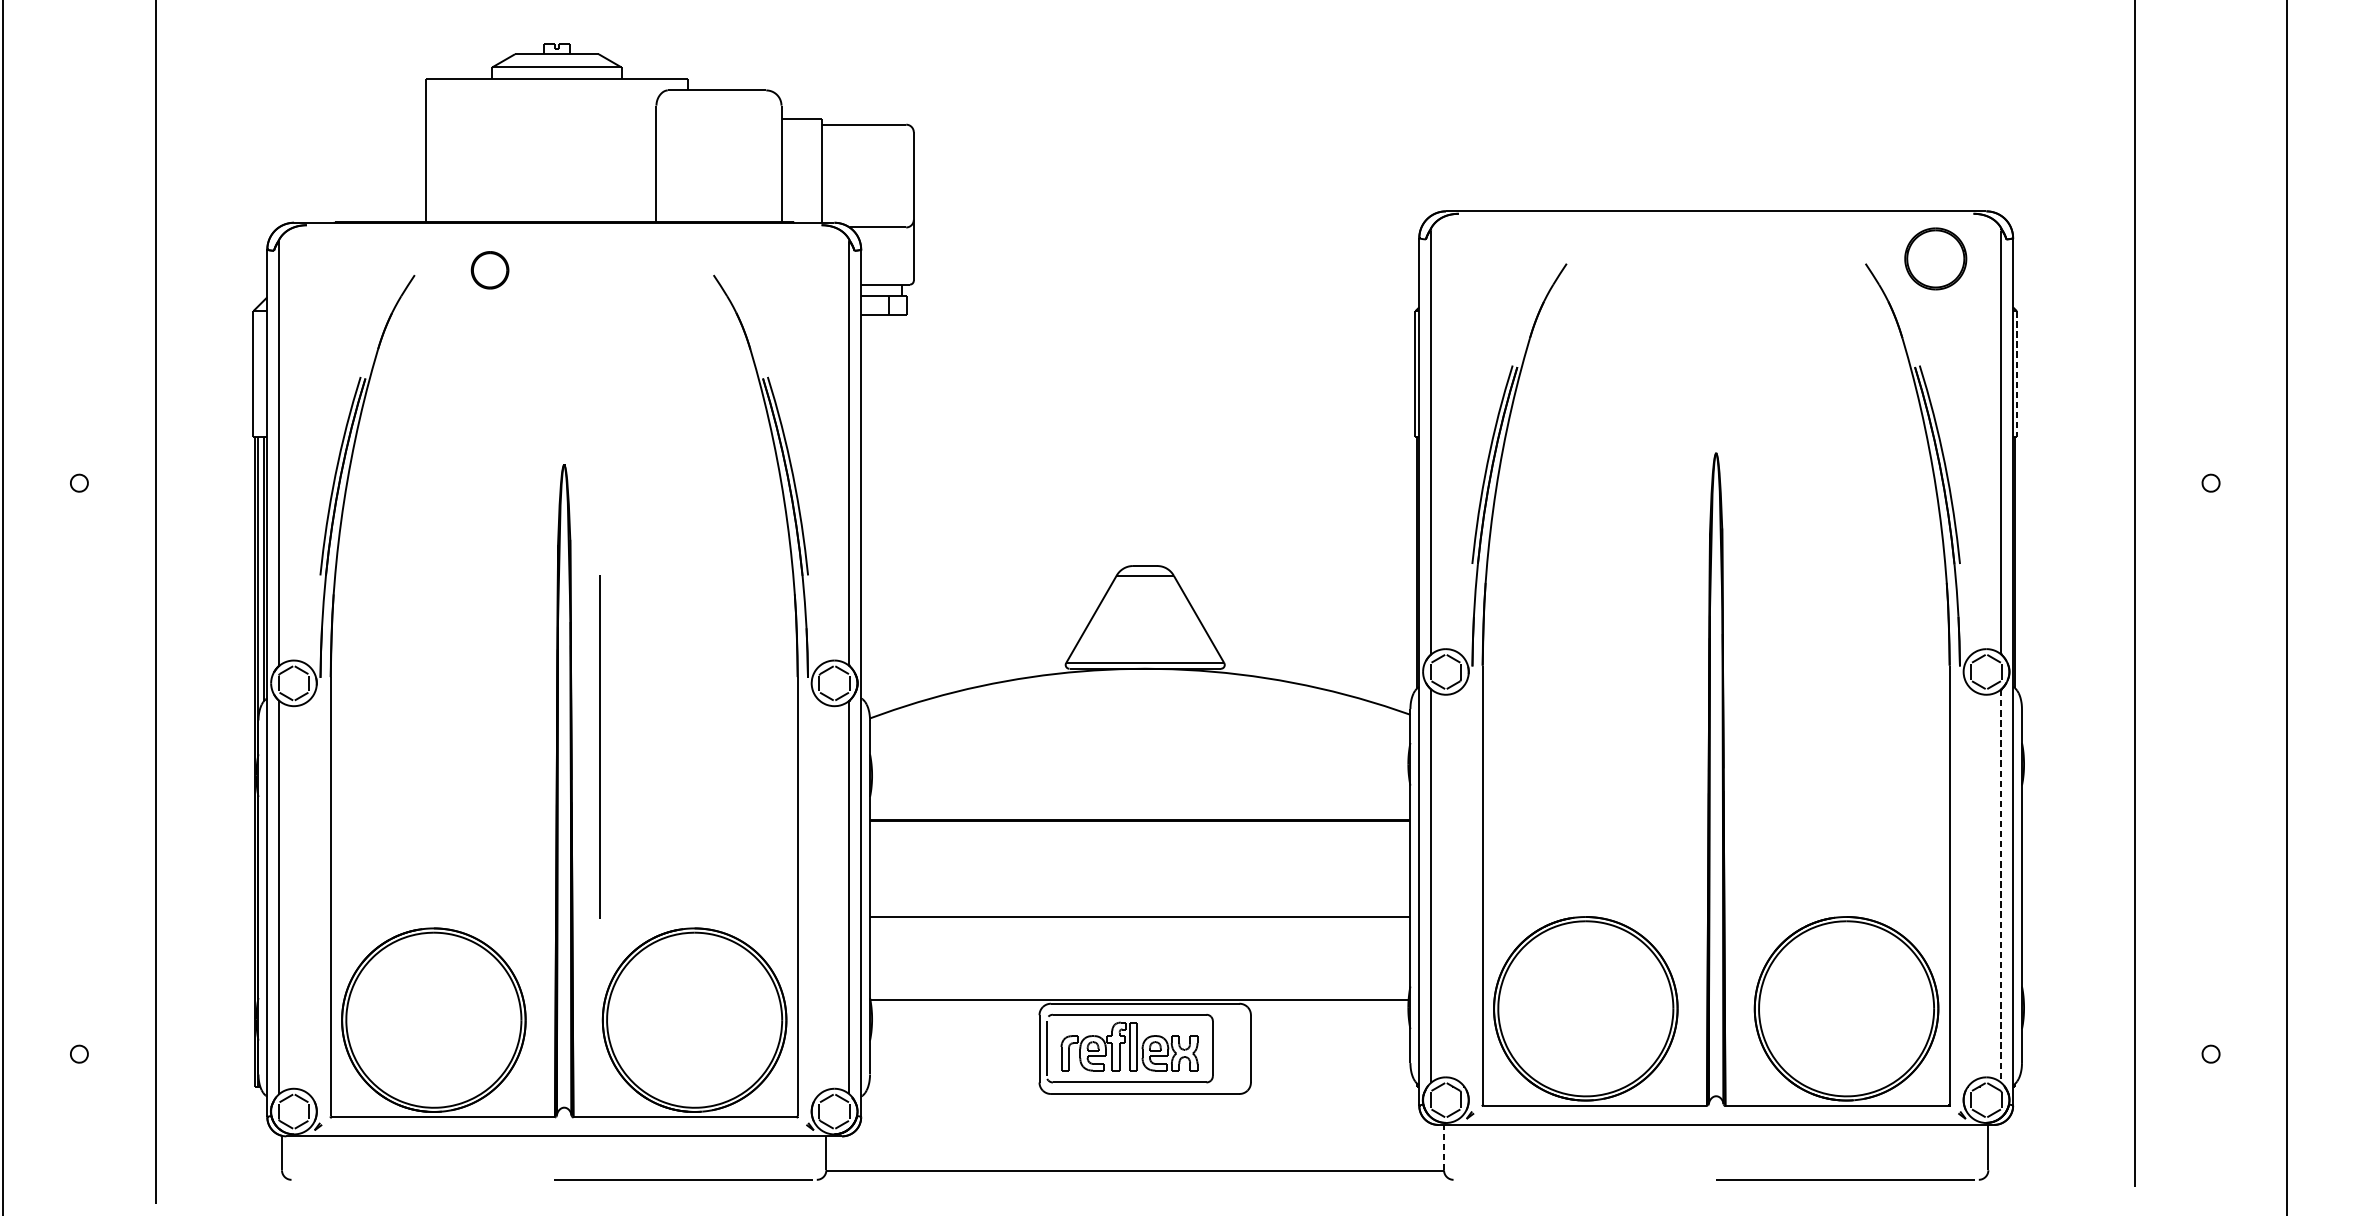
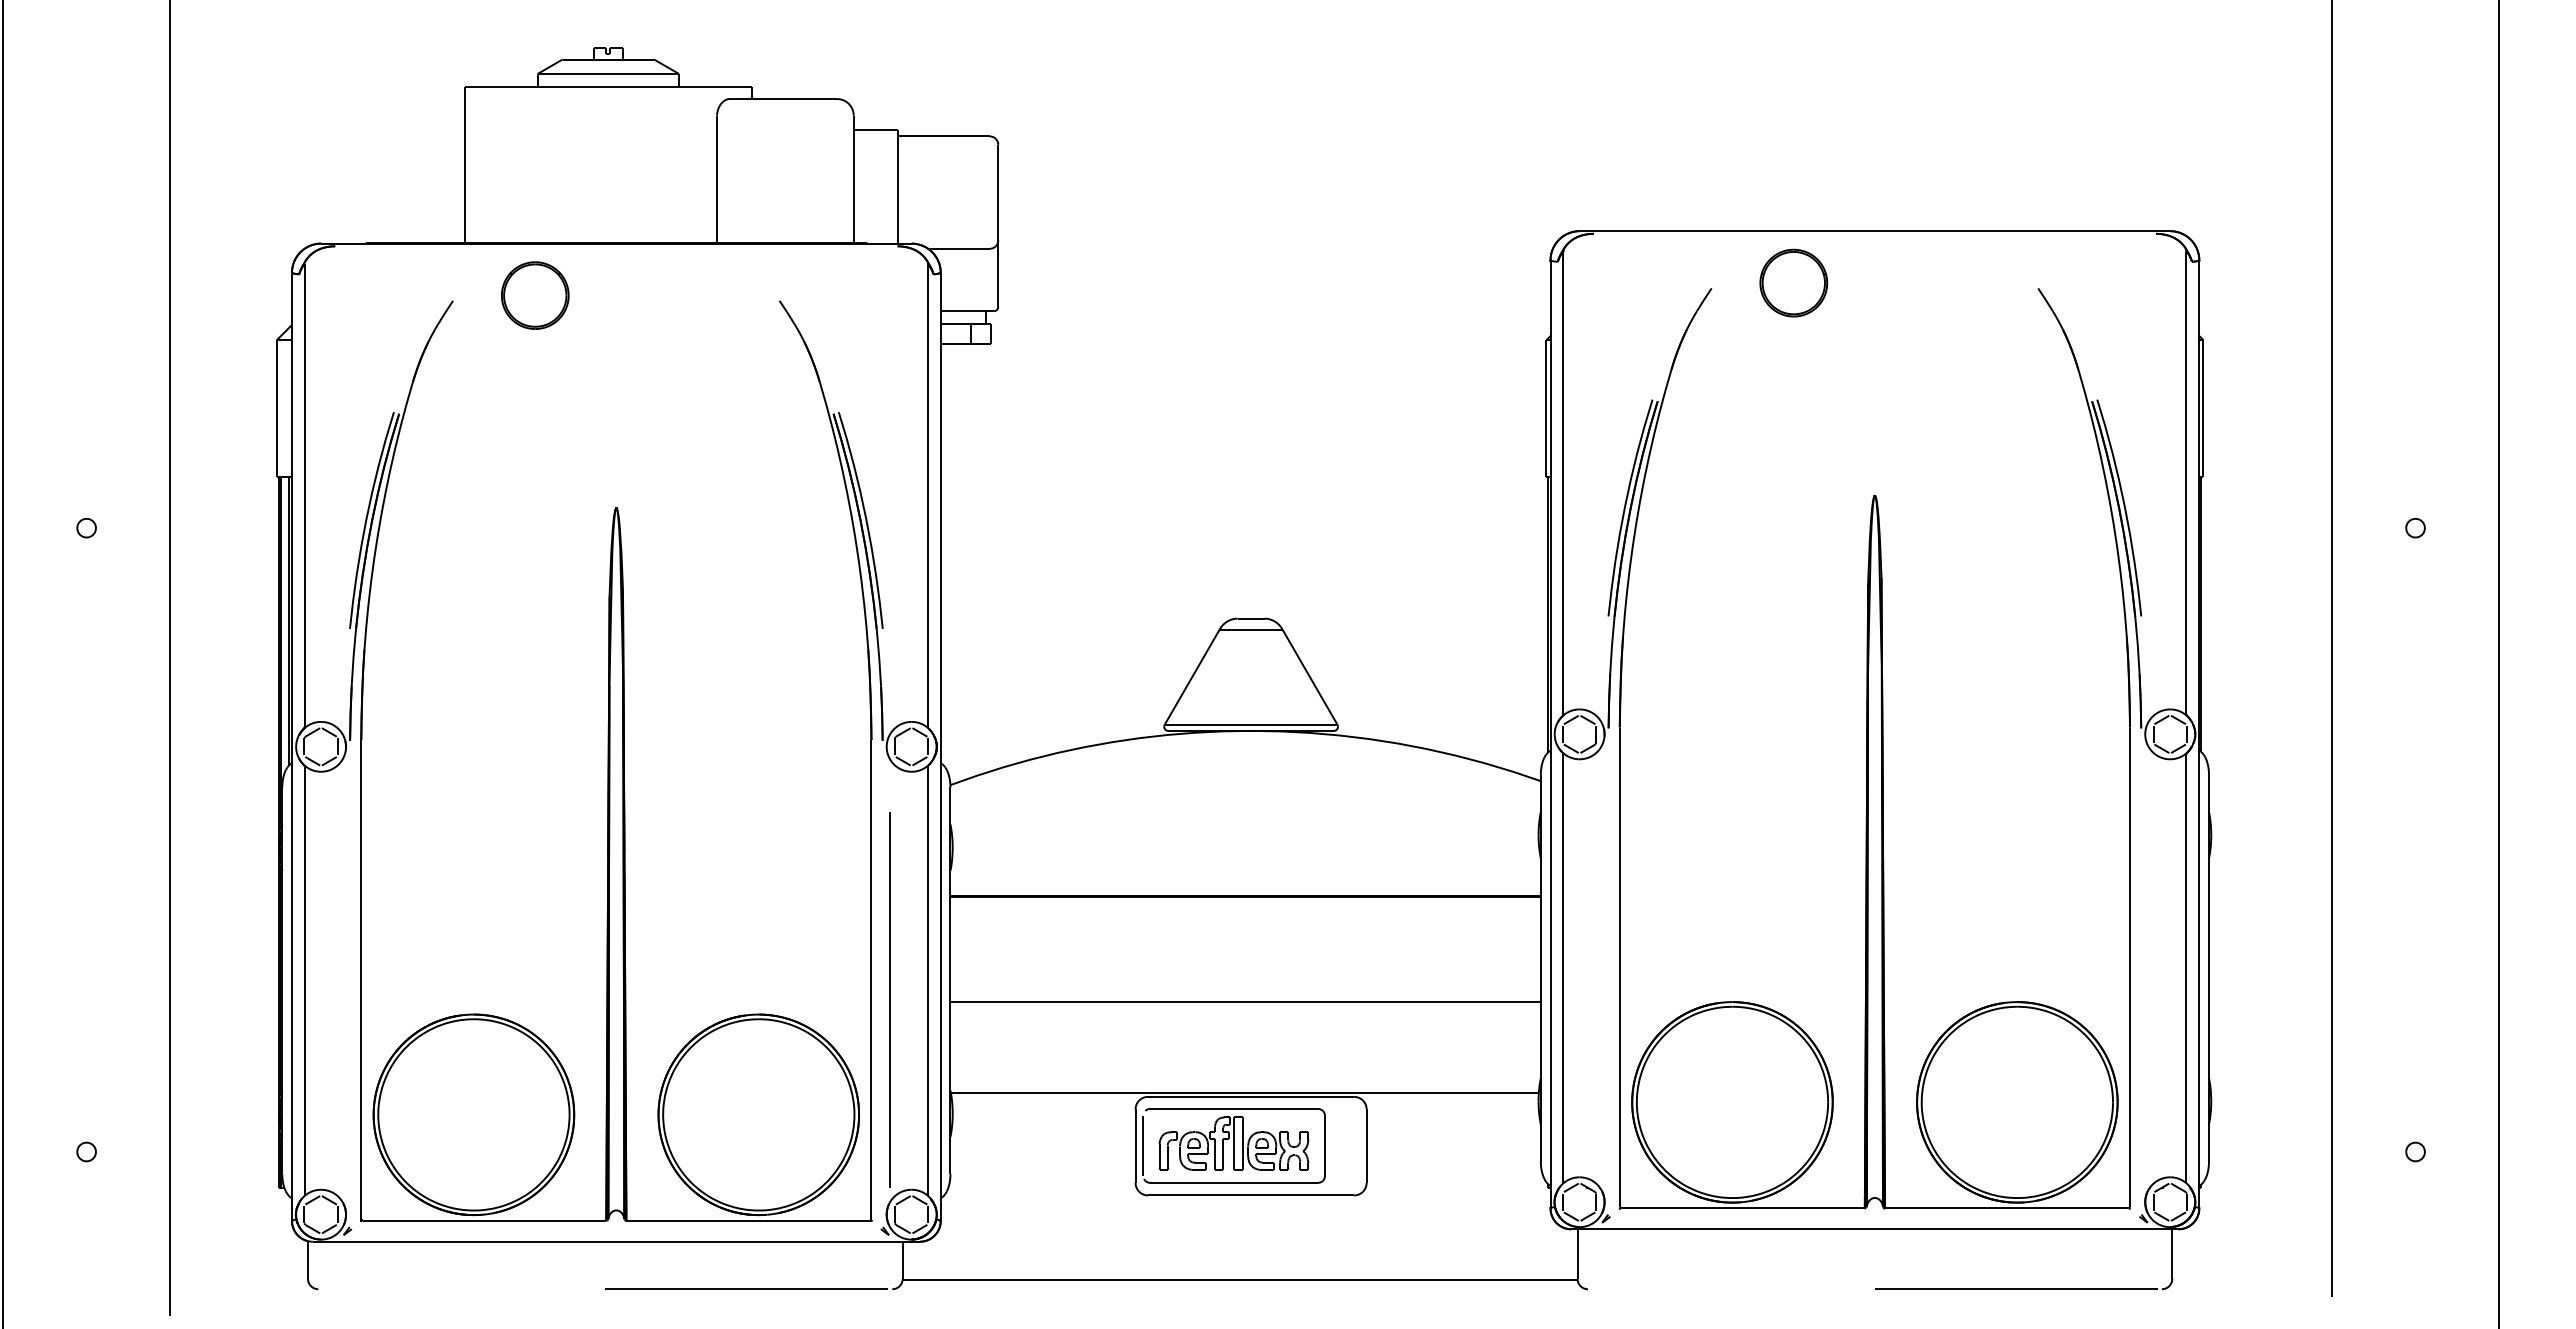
part: (1935, 258) -> (1793, 282), moved
part: (490, 270) -> (535, 295), size x1.67
line: (2016, 373) -> (2203, 408), dashed -> solid
line: (600, 746) -> (889, 999), moved
line: (2001, 886) -> (2186, 968), dashed -> solid
line: (1443, 1148) -> (1577, 1254), dashed -> solid

